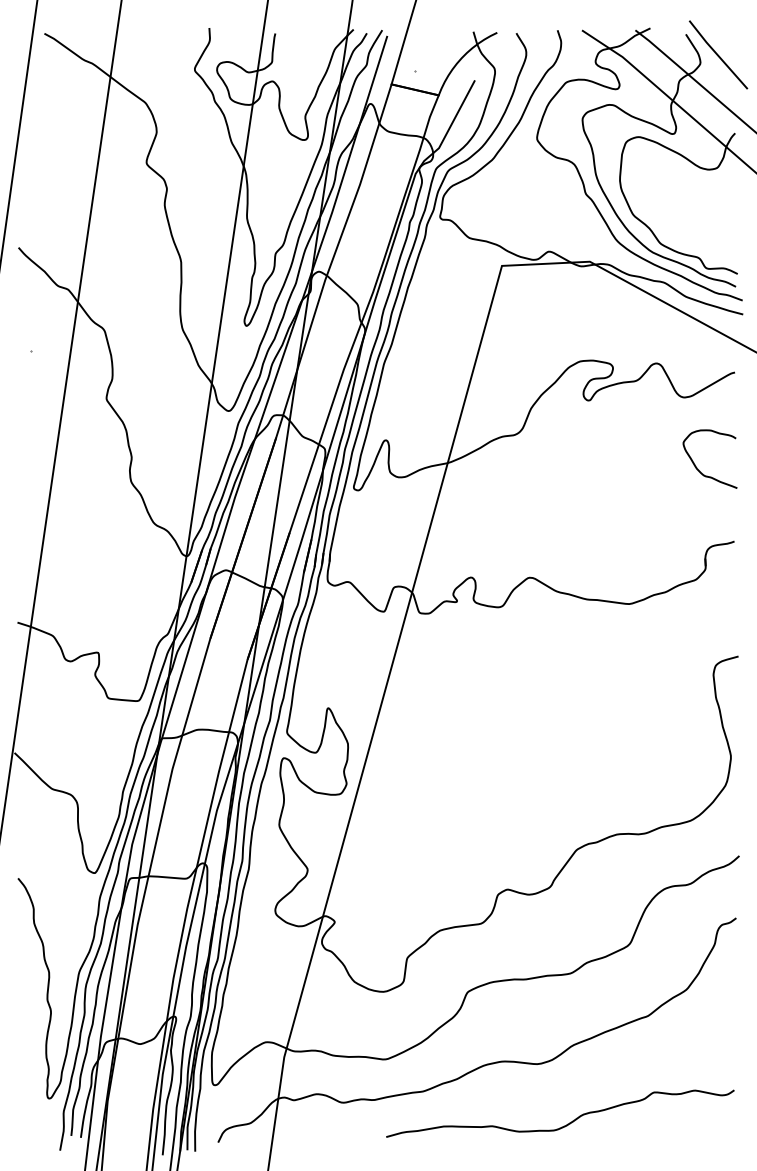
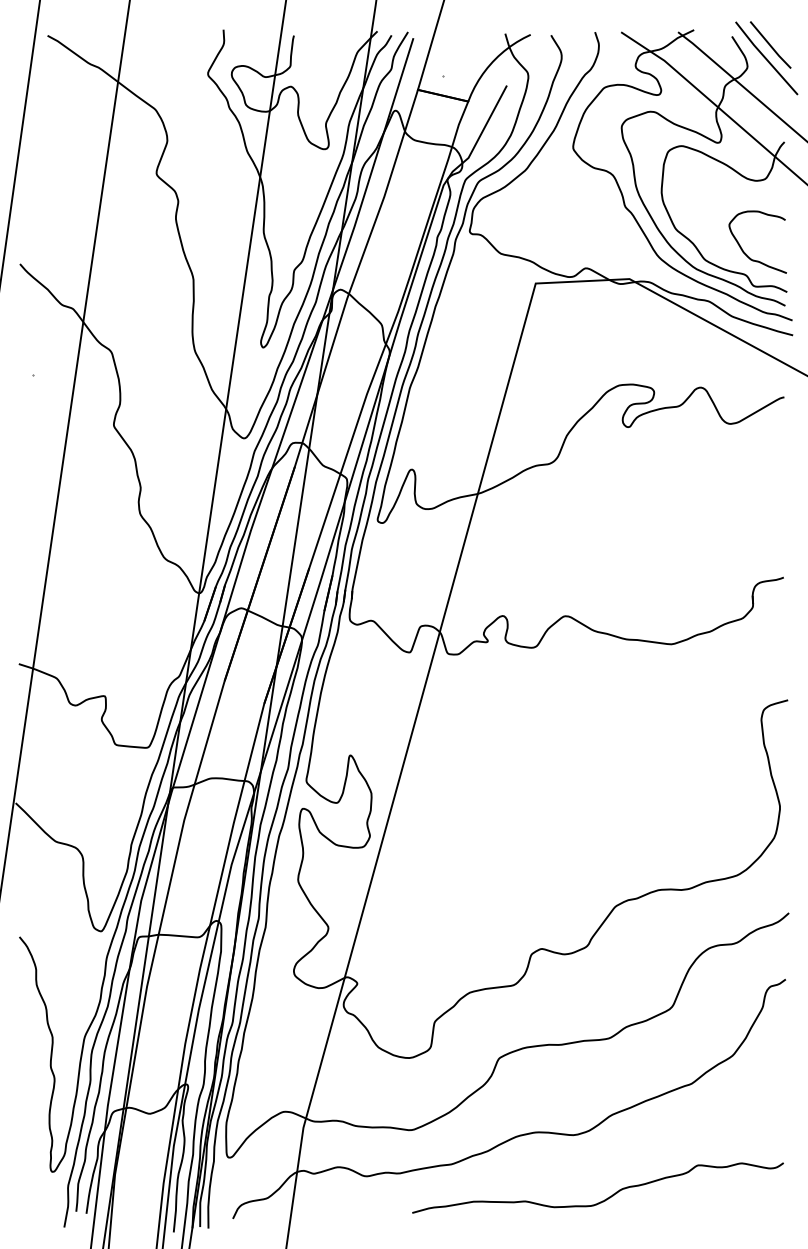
line: (721, 42) -> (769, 45), added
curve: (697, 467) -> (744, 251), moved

